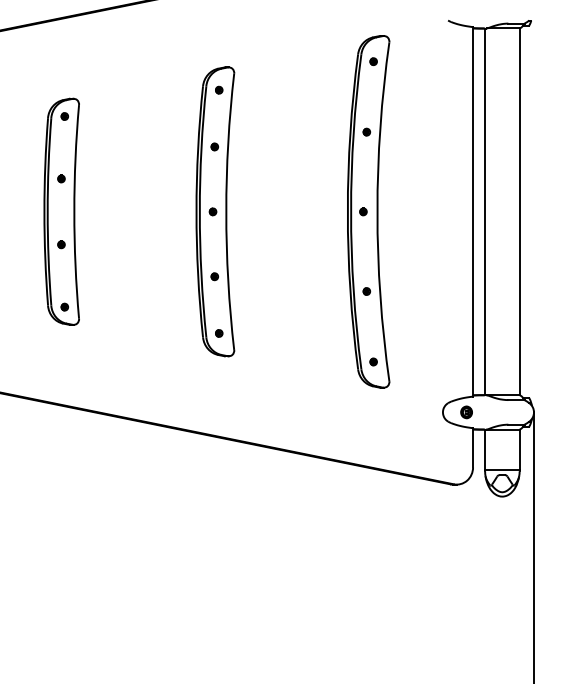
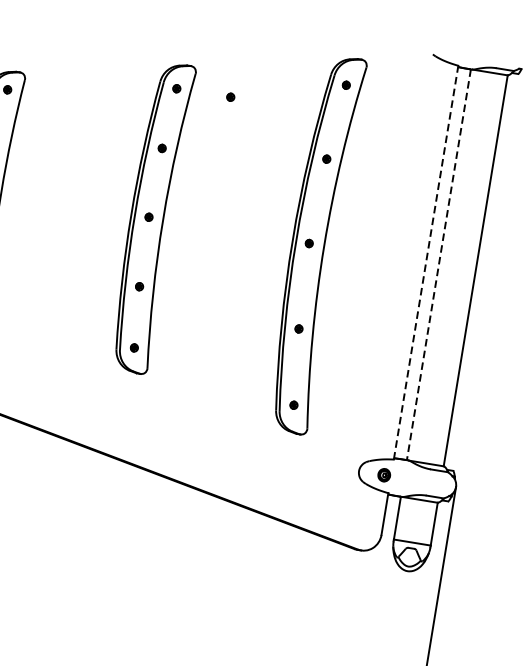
part: (269, 89) -> (230, 96), added
line: (473, 211) -> (426, 262), solid -> dashed
line: (485, 212) -> (439, 265), solid -> dashed

